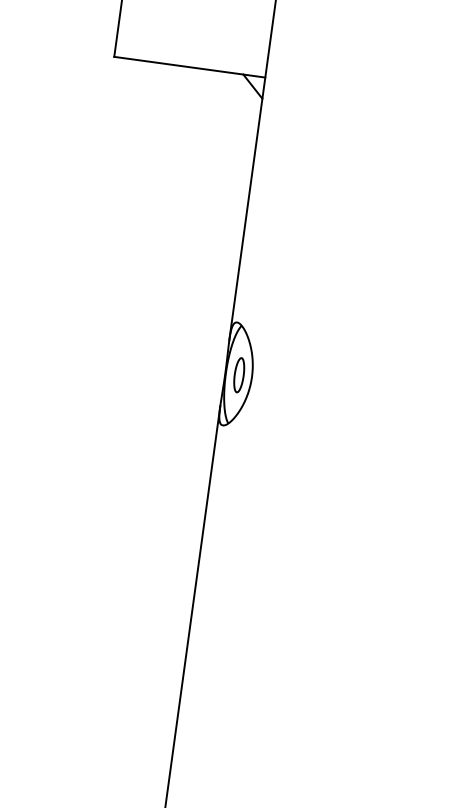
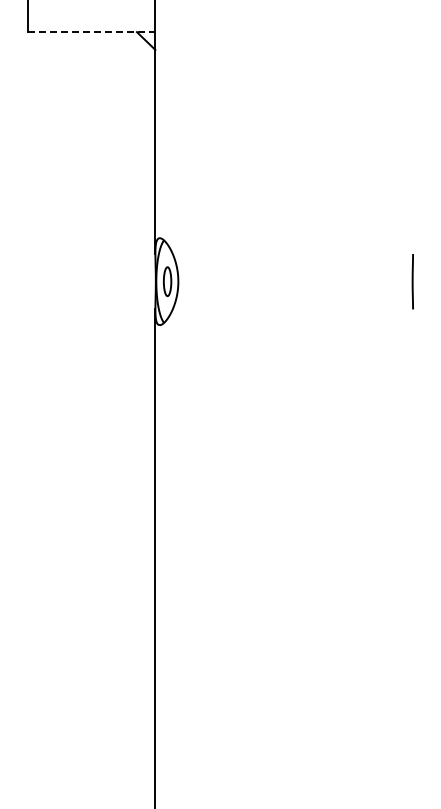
line: (189, 67) -> (91, 32), solid -> dashed

